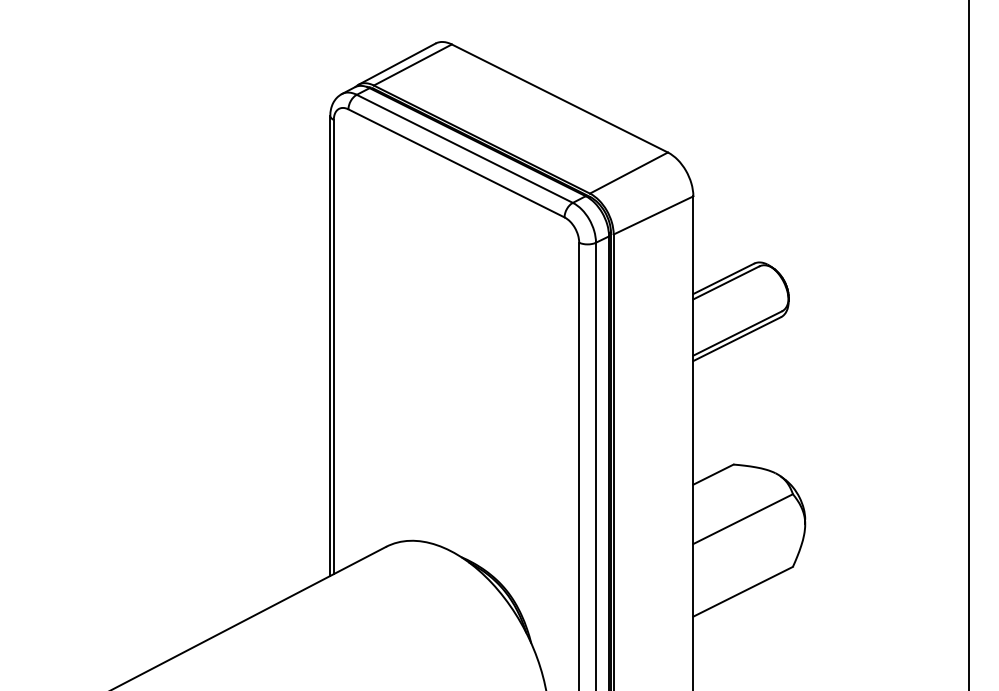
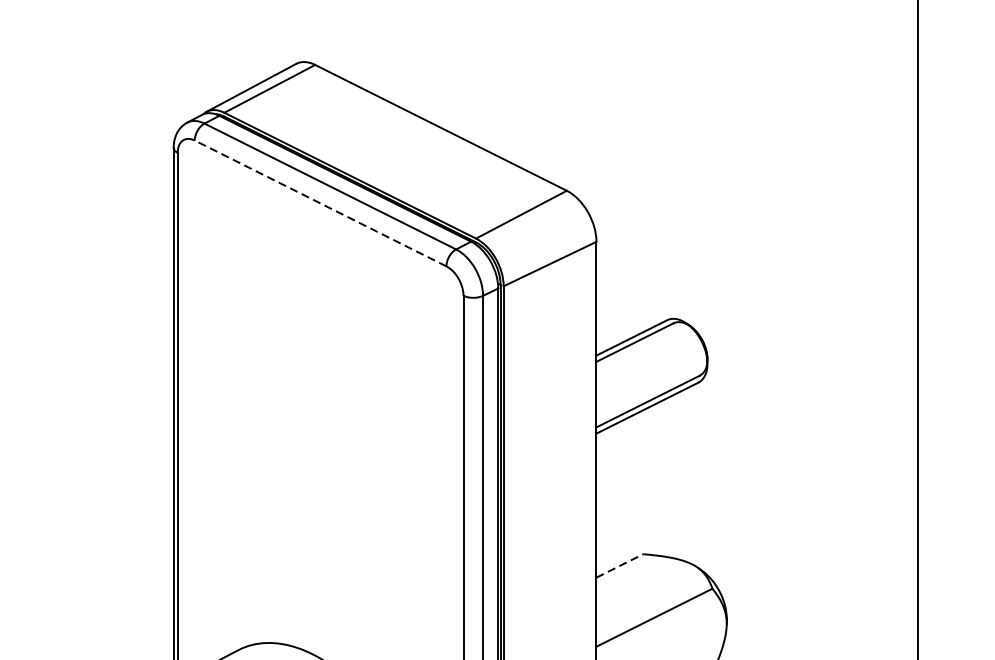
line: (456, 163) -> (320, 203), solid -> dashed
line: (713, 474) -> (619, 565), solid -> dashed

